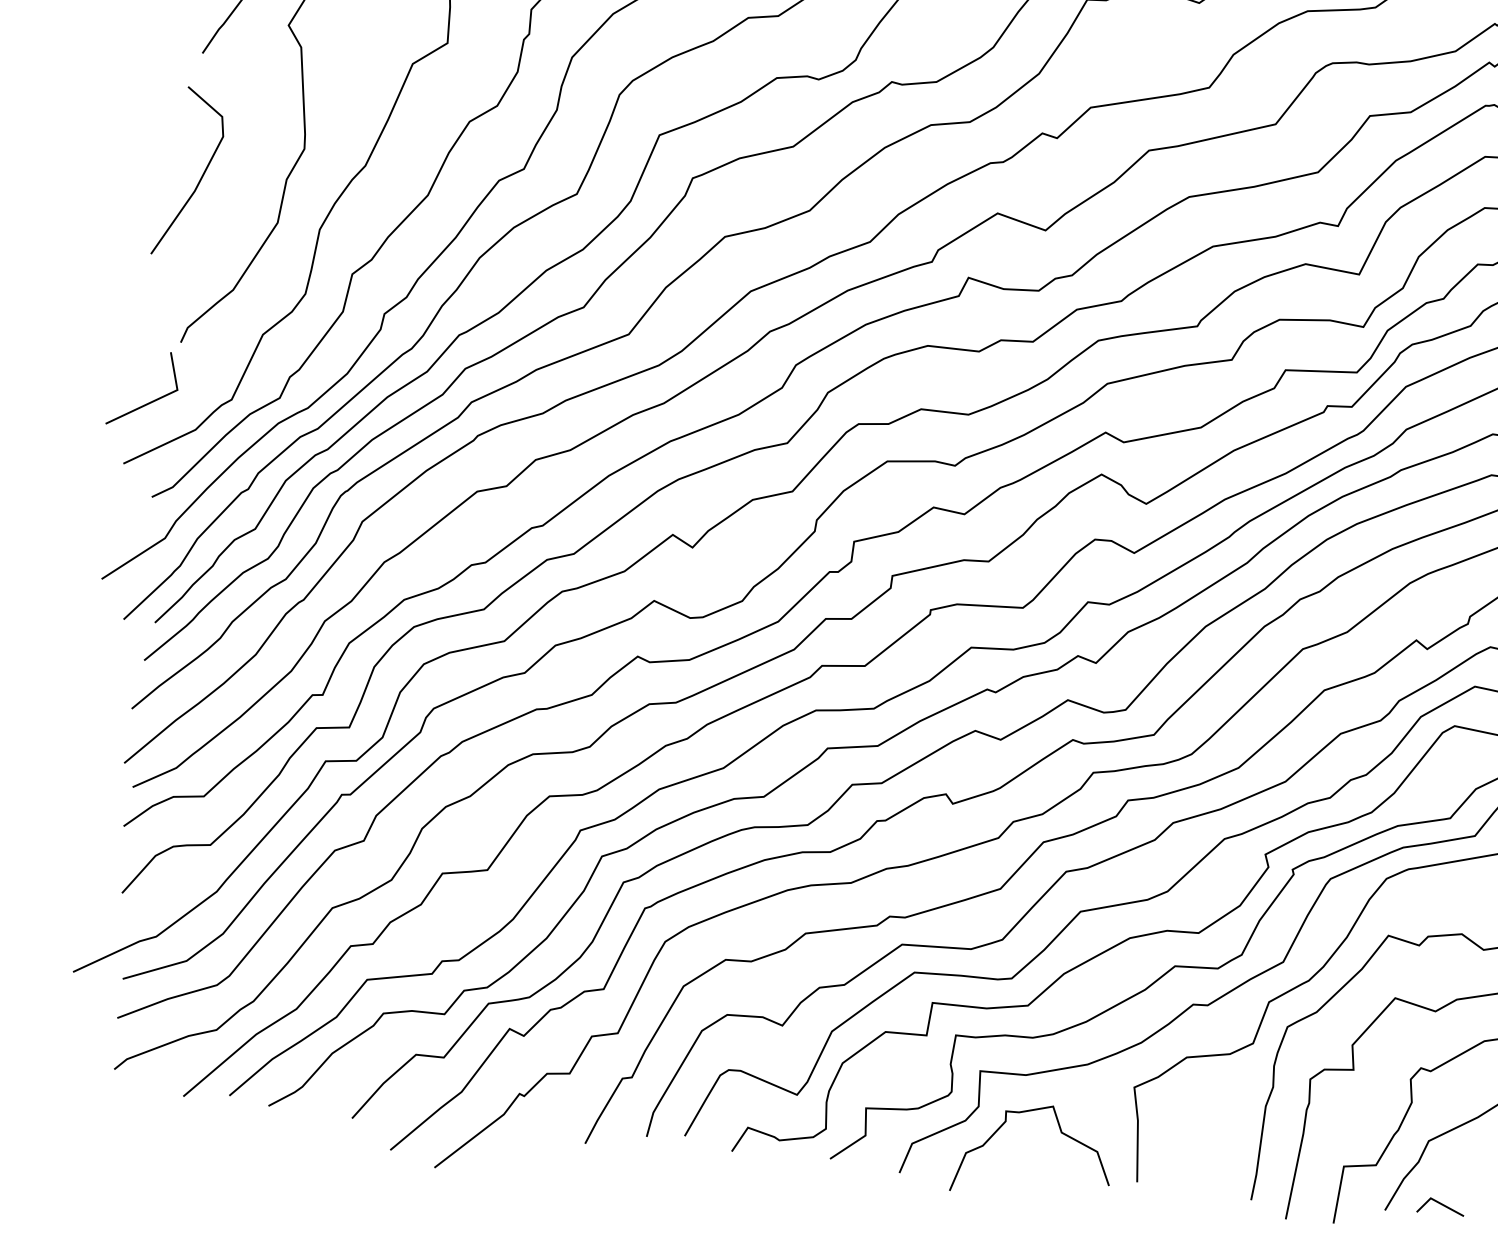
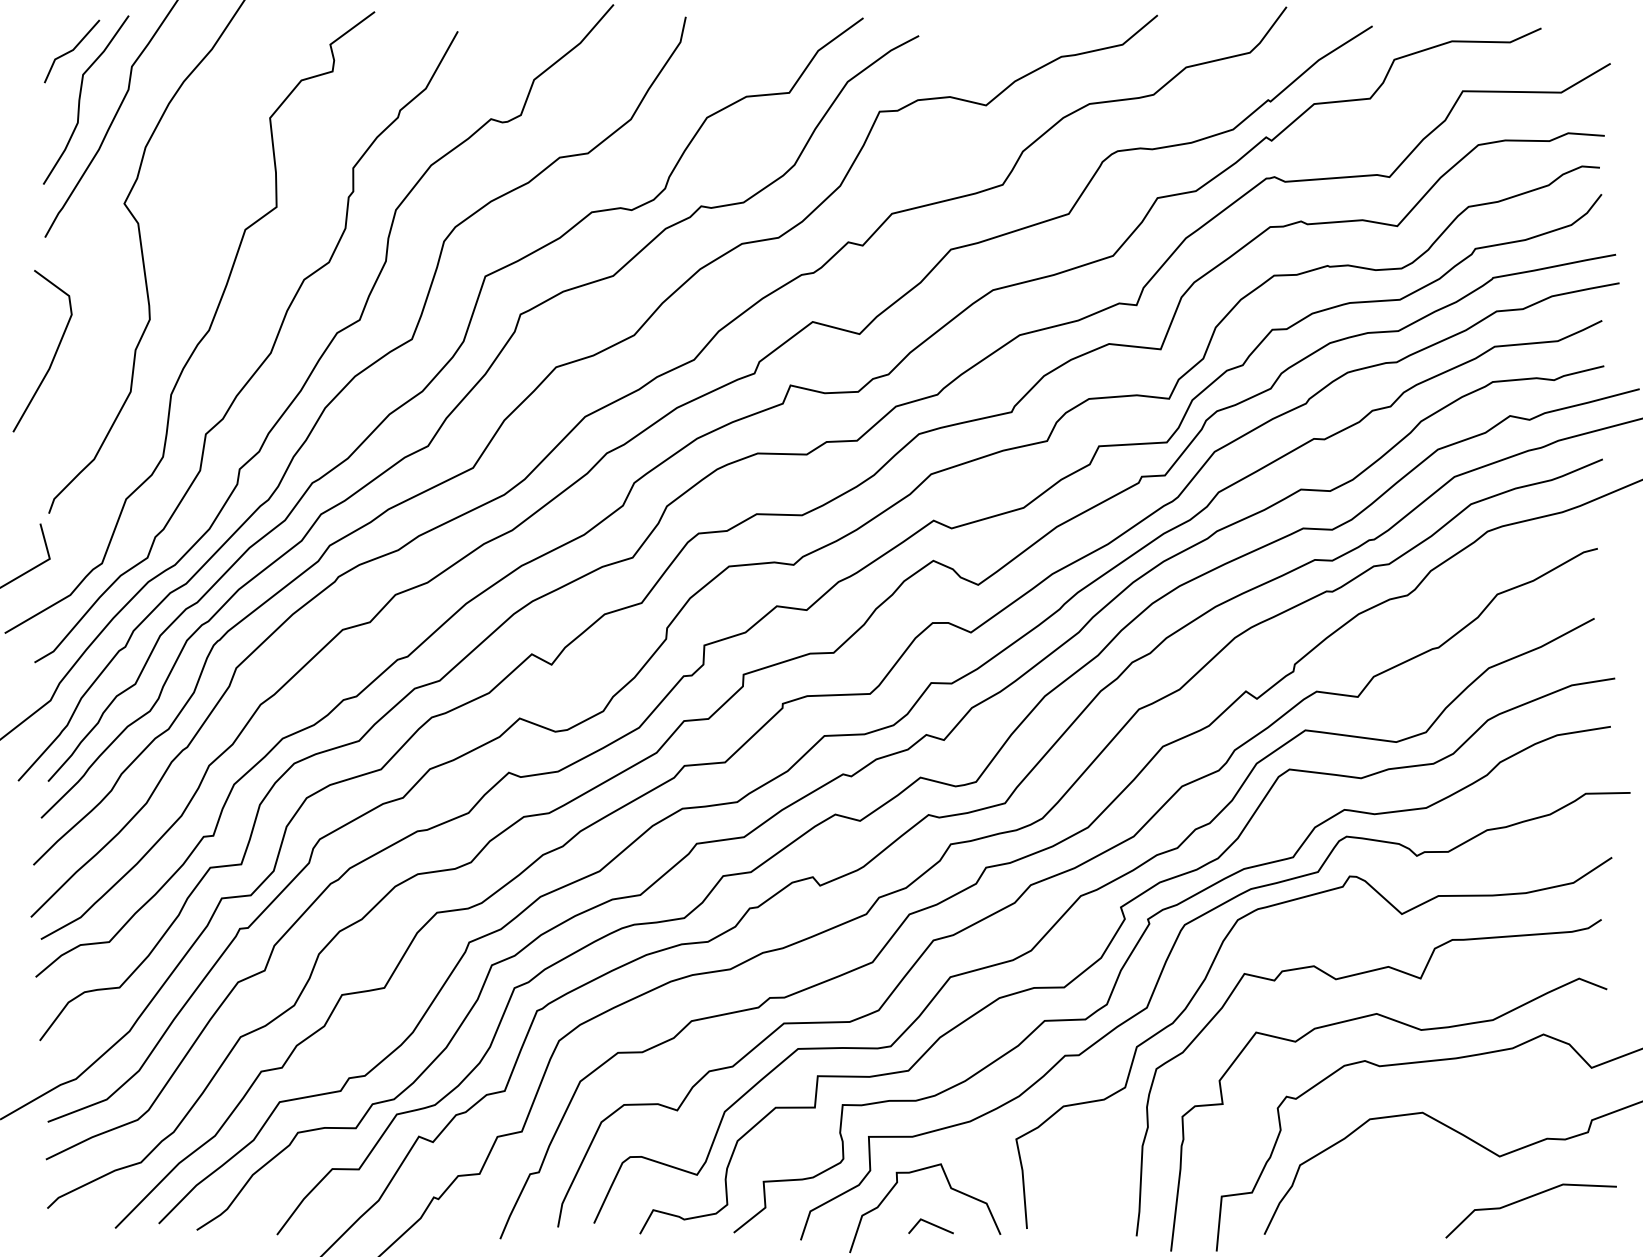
line: (1440, 1204) -> (930, 1224), moved

